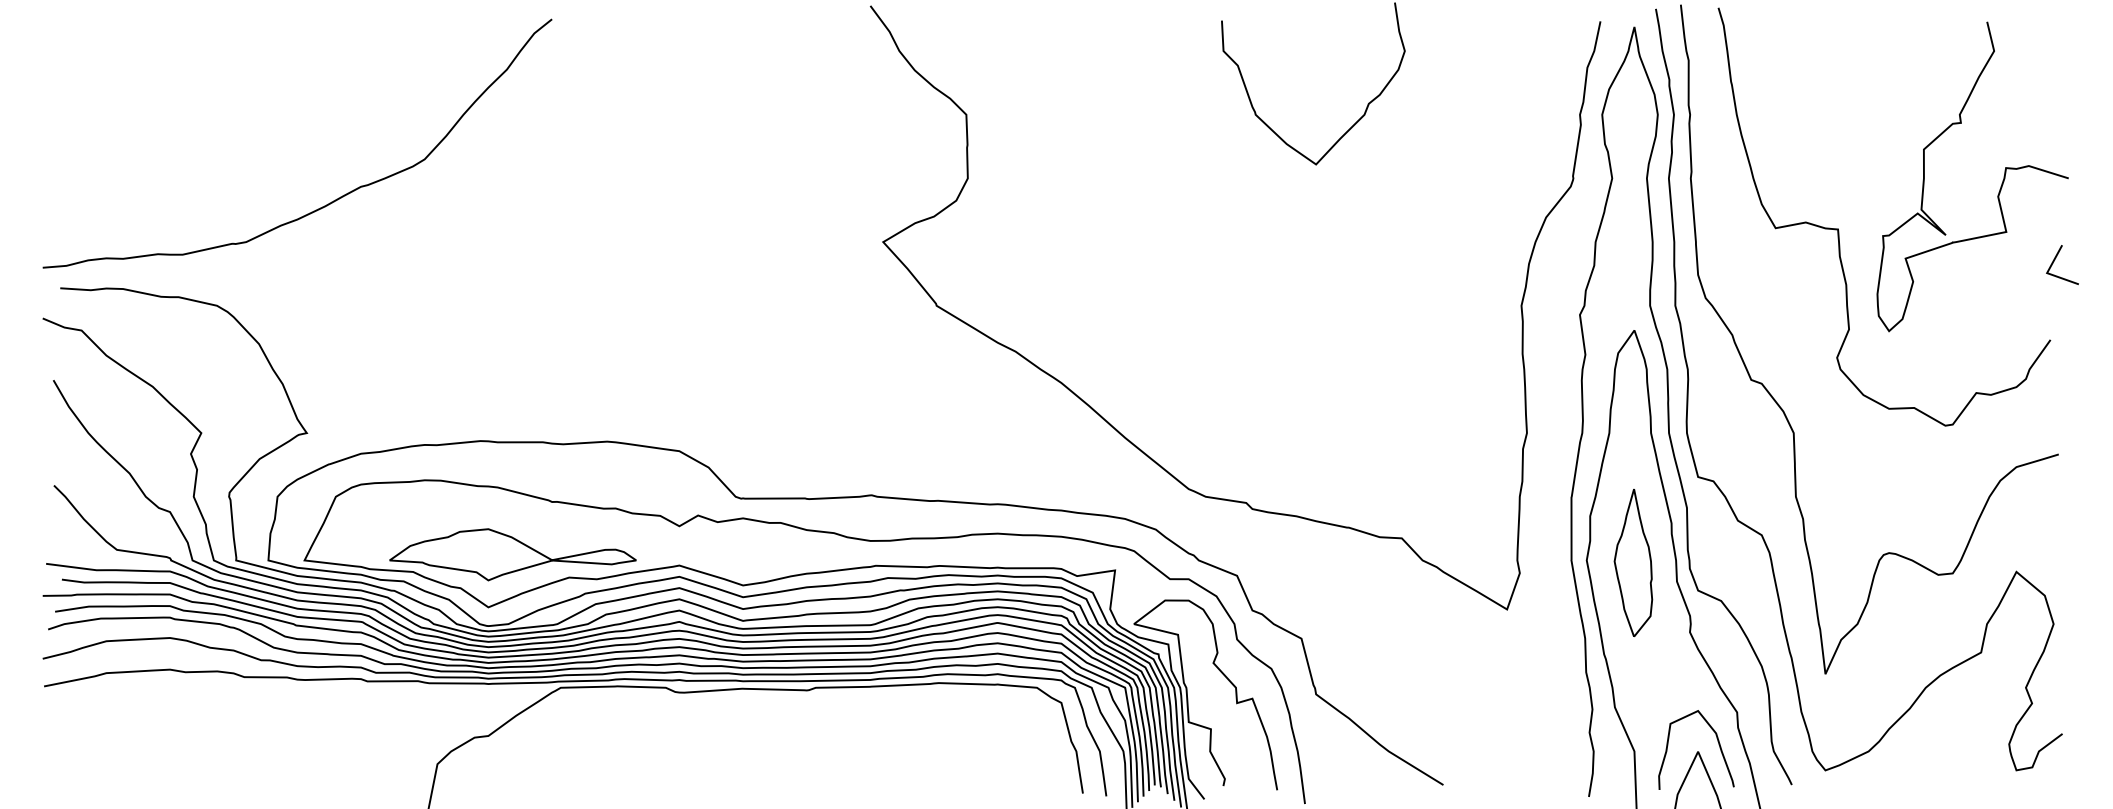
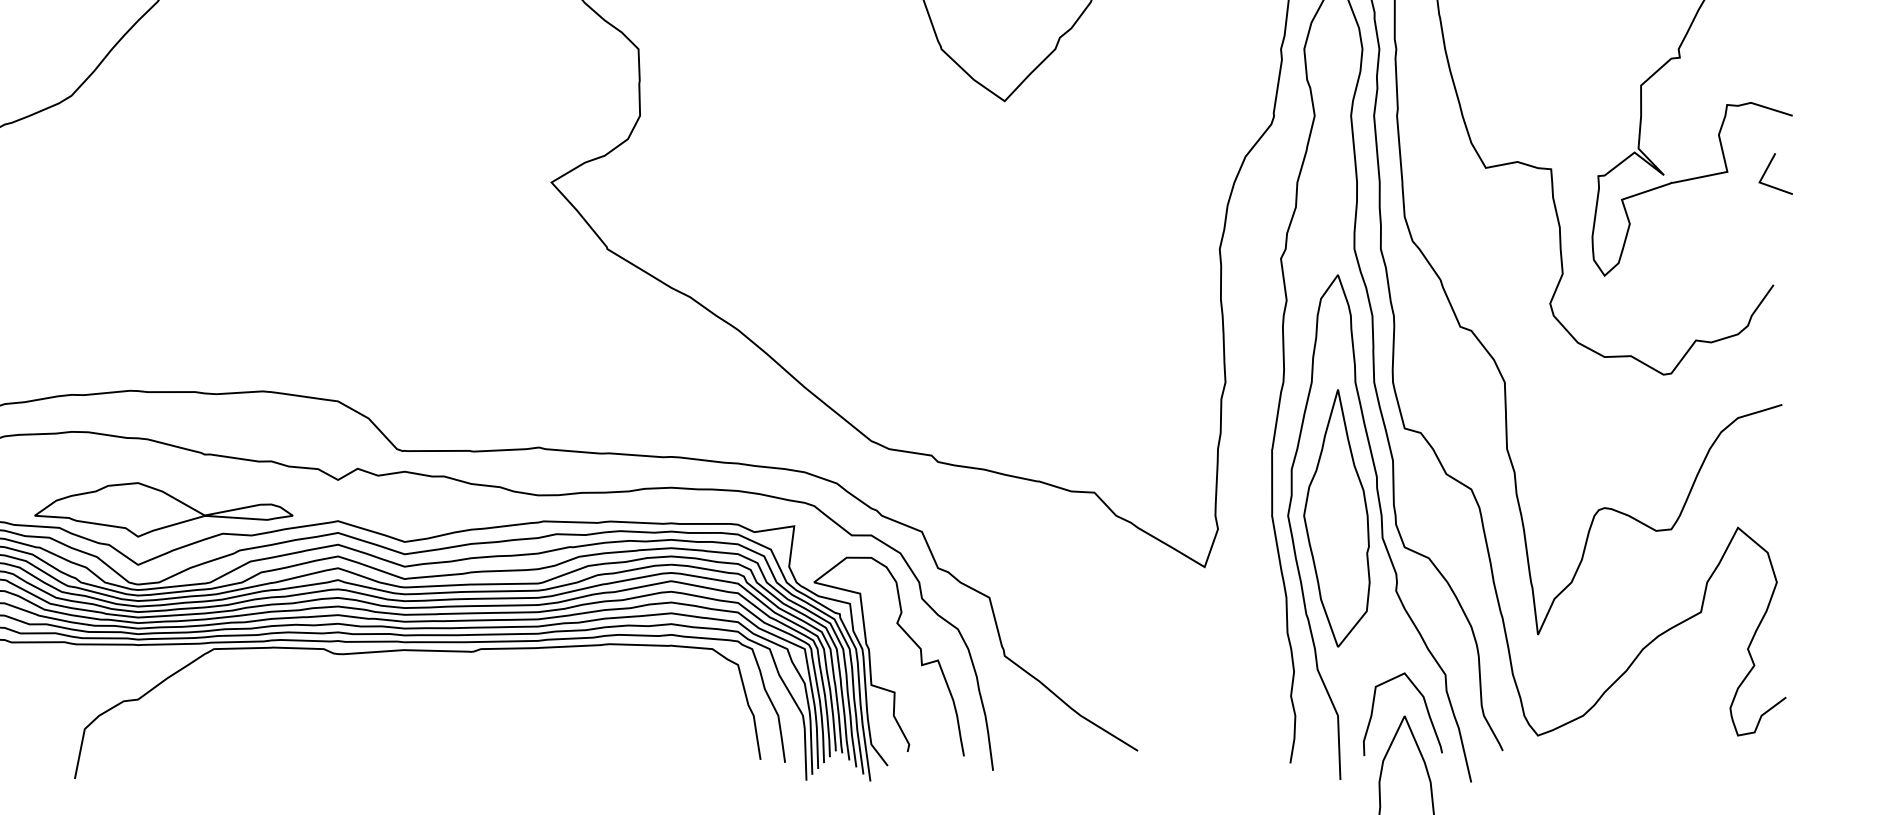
line: (2056, 258) -> (1769, 167), moved
part: (1633, 562) -> (1337, 517), size x1.67

